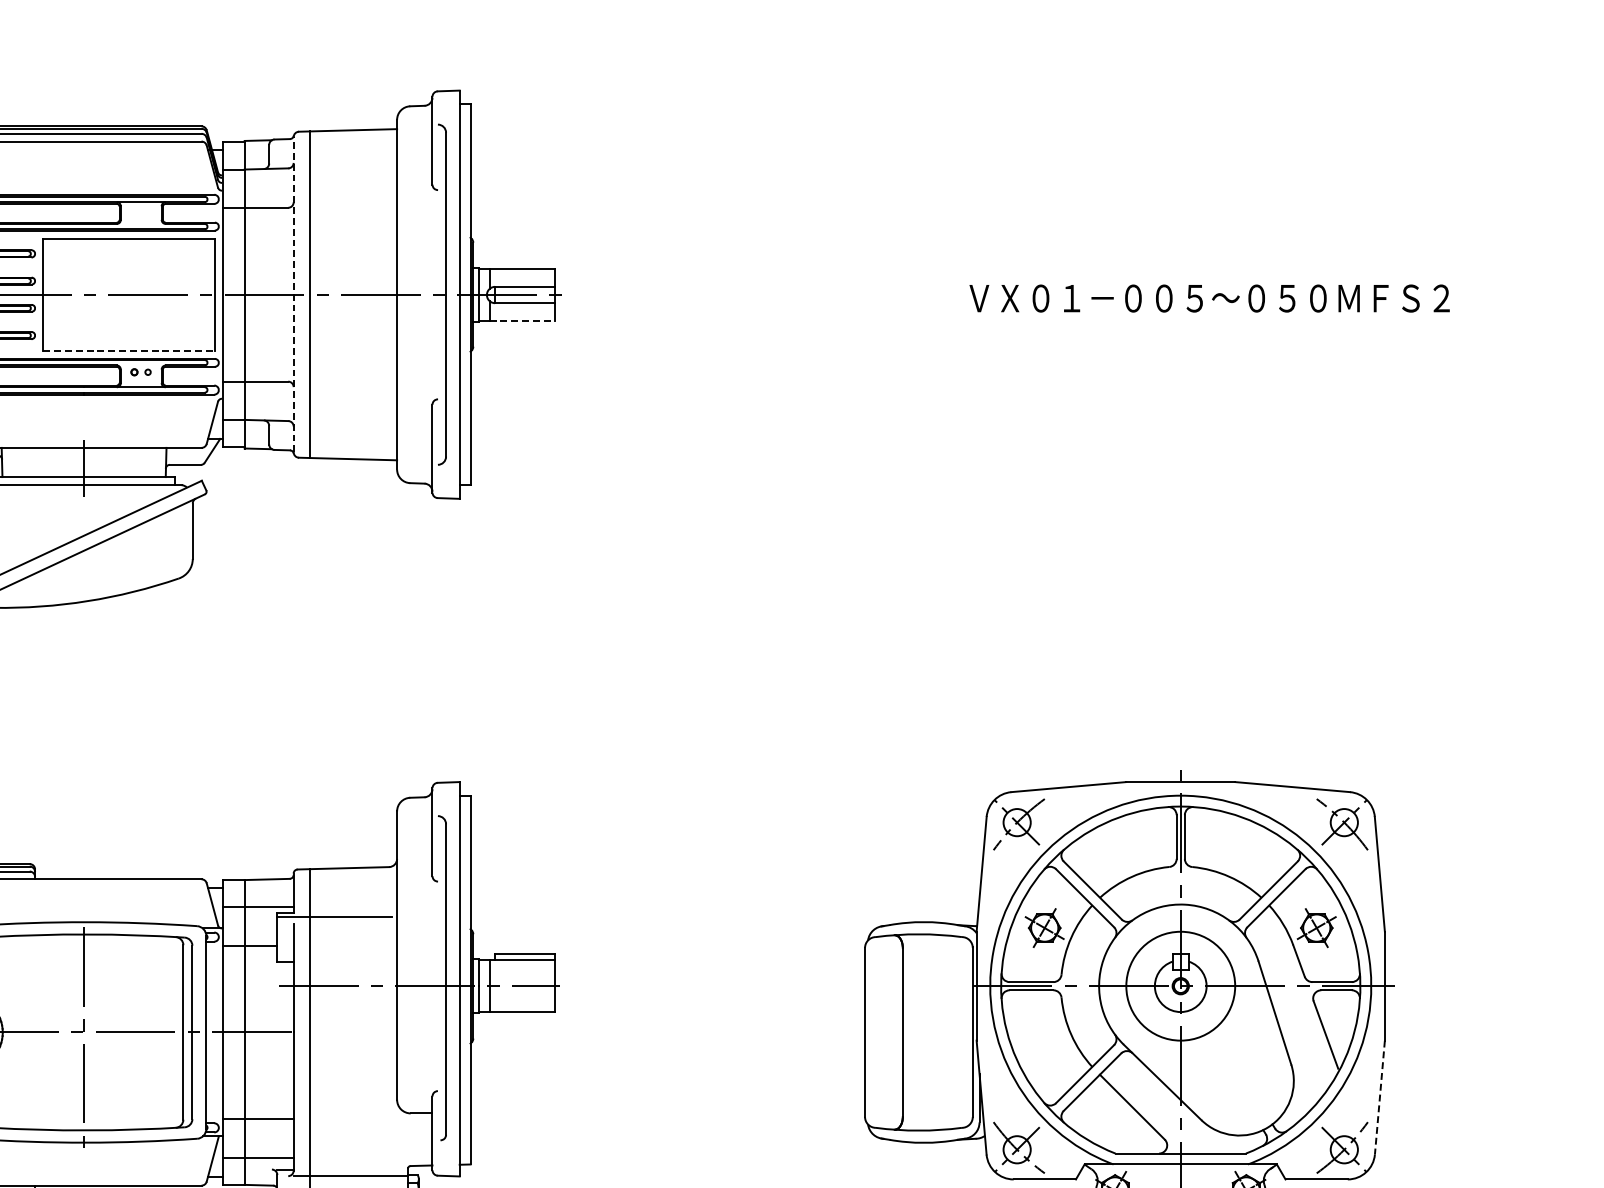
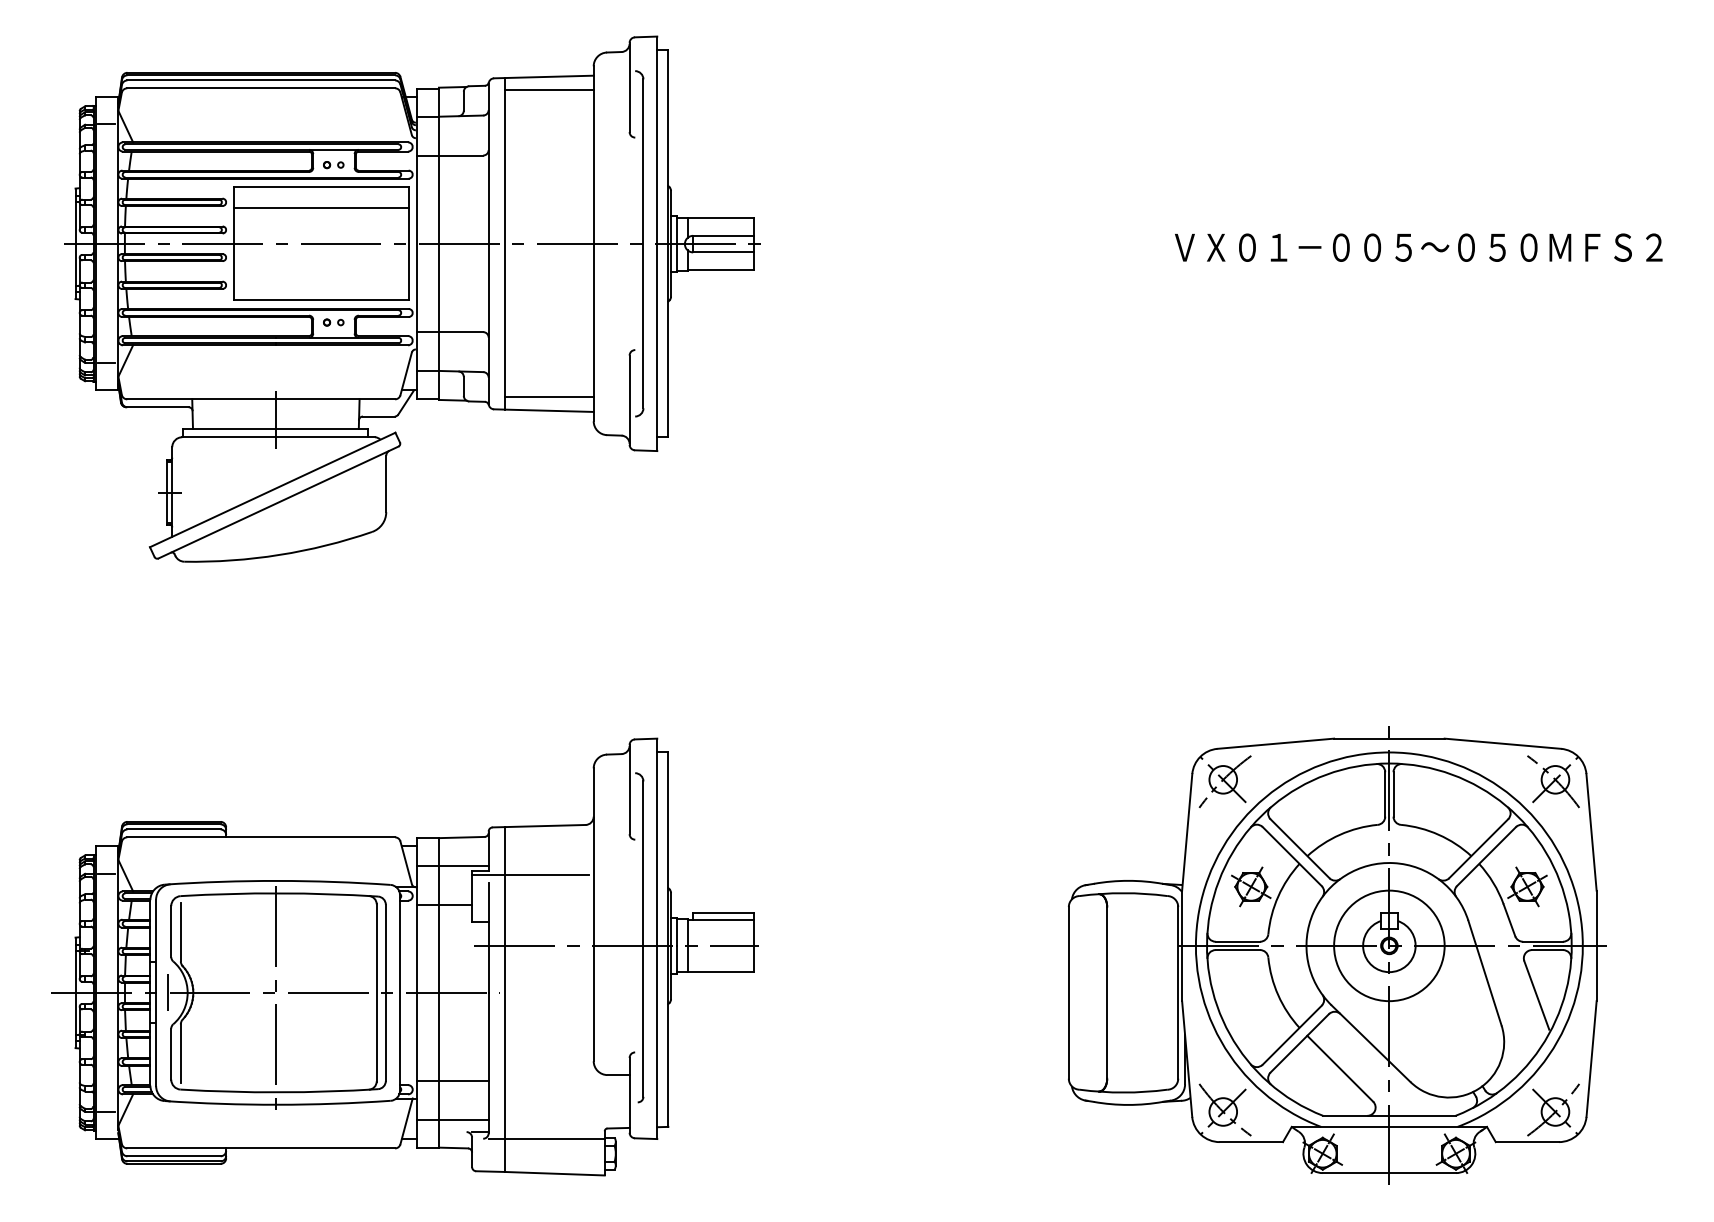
line: (353, 143) -> (549, 90), added
part: (140, 217) -> (333, 165), added
line: (129, 258) -> (321, 207), added
line: (293, 294) -> (488, 243), dashed -> solid
line: (522, 320) -> (721, 270), dashed -> solid
line: (129, 350) -> (322, 300), dashed -> solid
line: (353, 446) -> (549, 397), added
line: (1379, 1098) -> (1591, 1059), dashed -> solid

